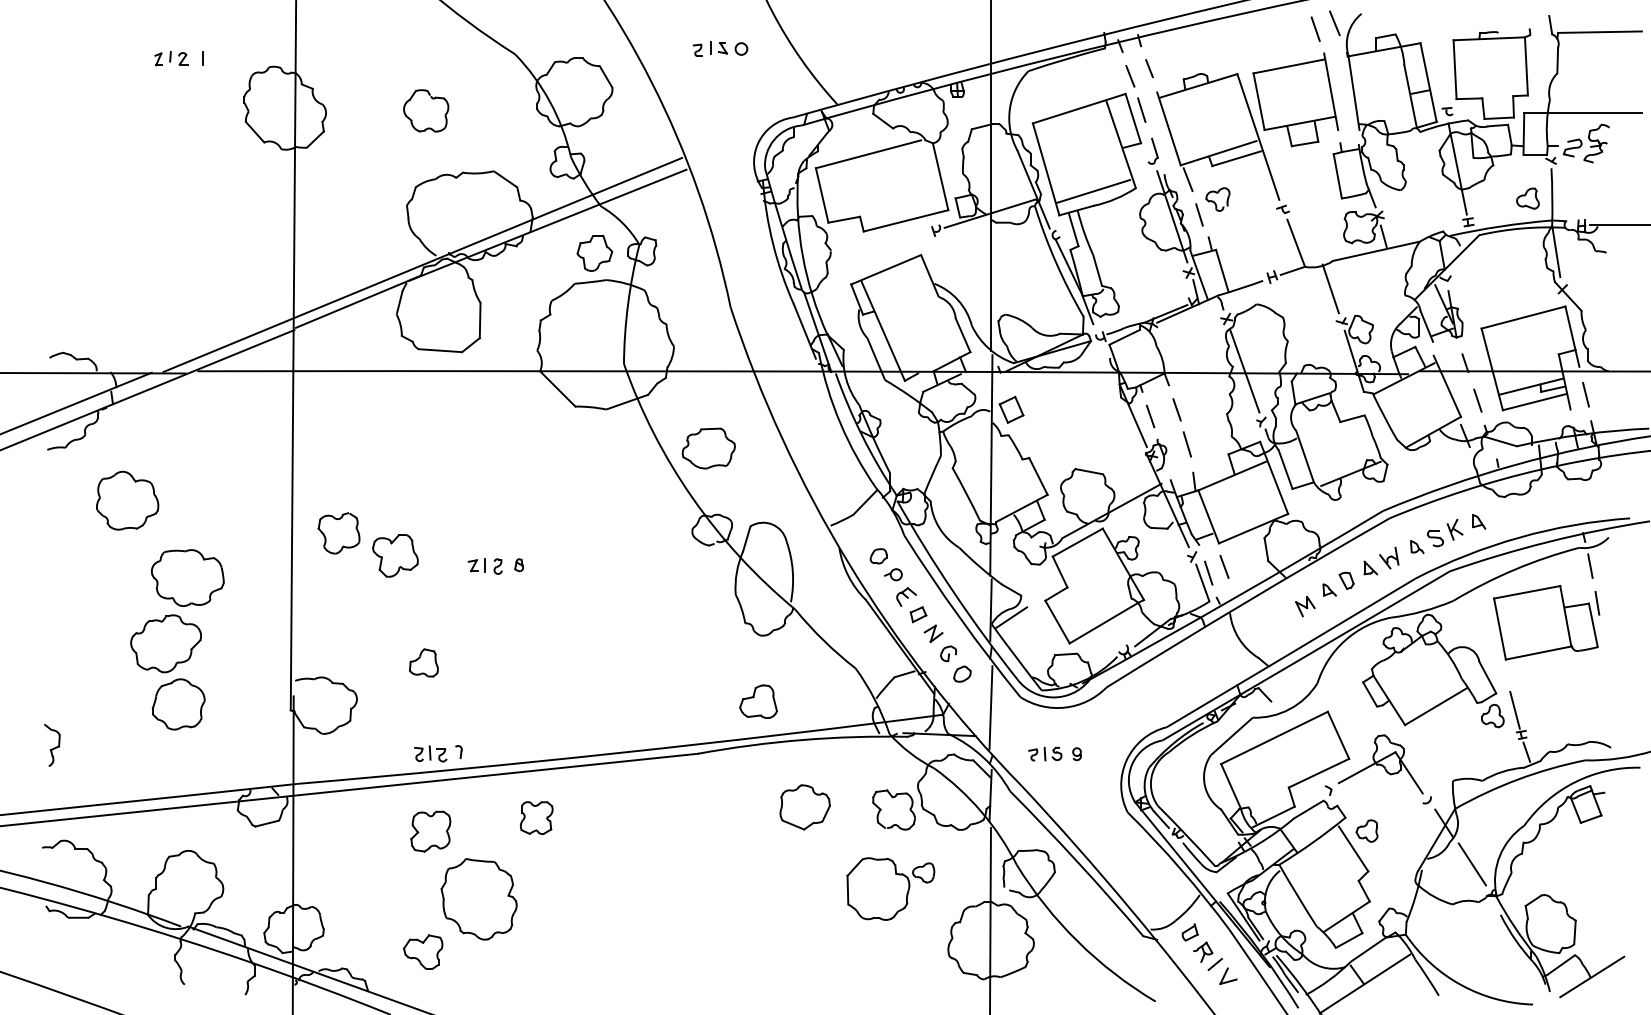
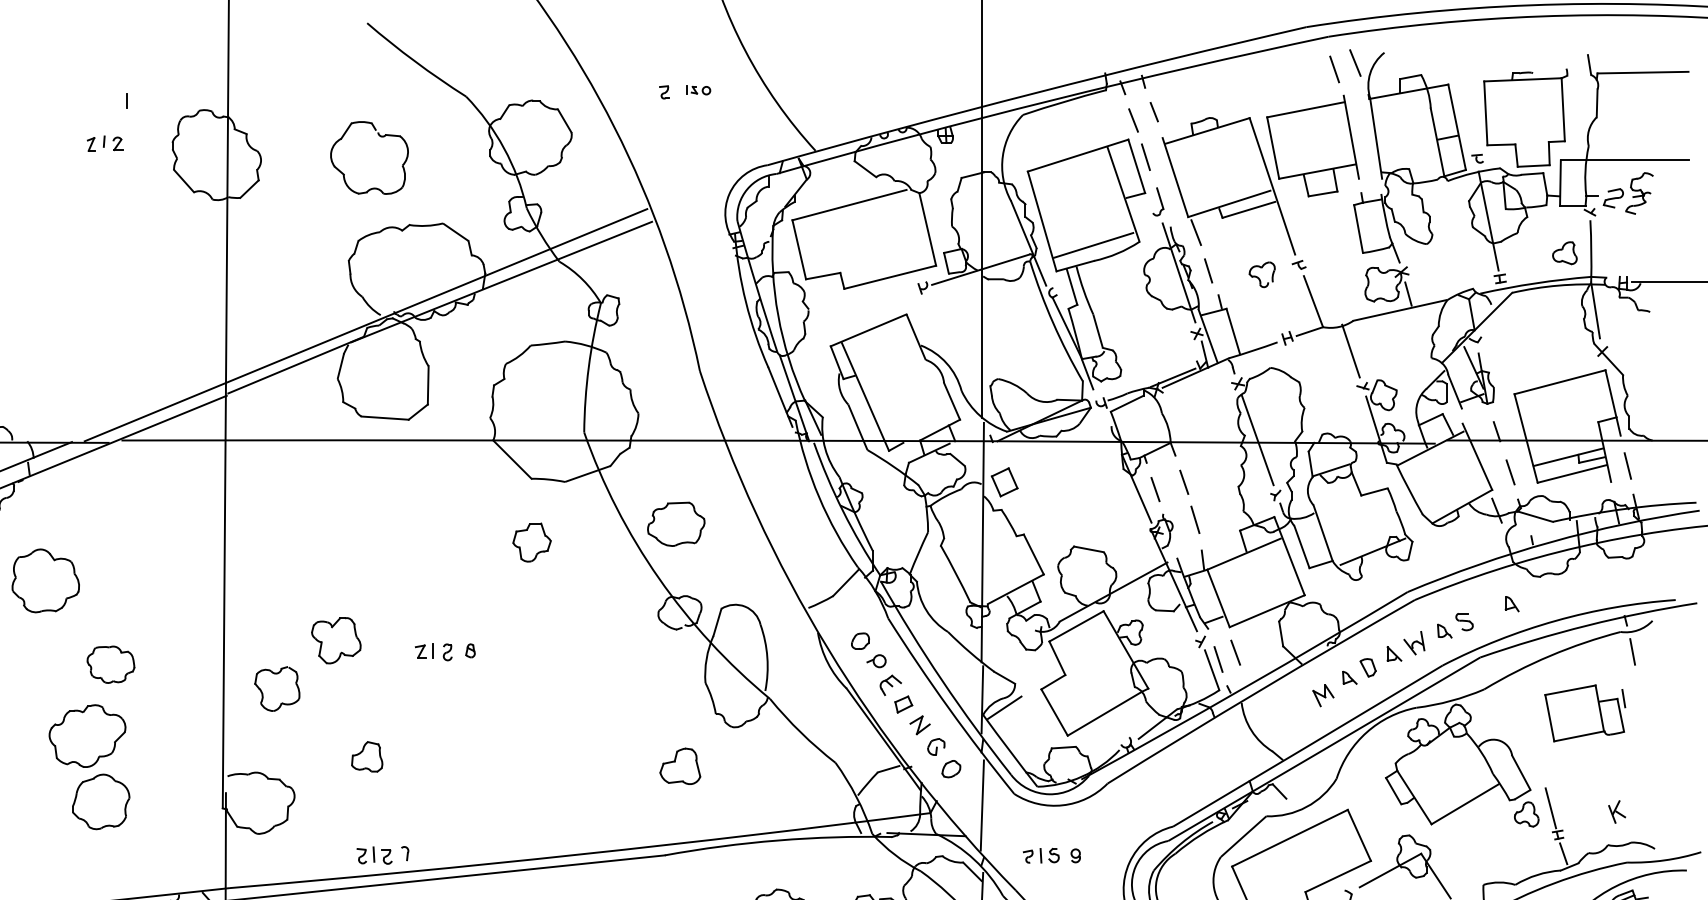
part: (729, 48) -> (698, 90), size x0.6
part: (171, 58) -> (105, 143), moved
part: (426, 110) -> (370, 157), size x1.6
part: (1217, 199) -> (1261, 274), moved
part: (594, 252) -> (531, 541), moved
part: (1454, 529) -> (1616, 811), moved
part: (338, 533) -> (276, 689), moved
part: (187, 577) -> (110, 664), size x0.6
part: (1546, 622) -> (1584, 713), size x0.7
part: (758, 701) -> (680, 766), moved

